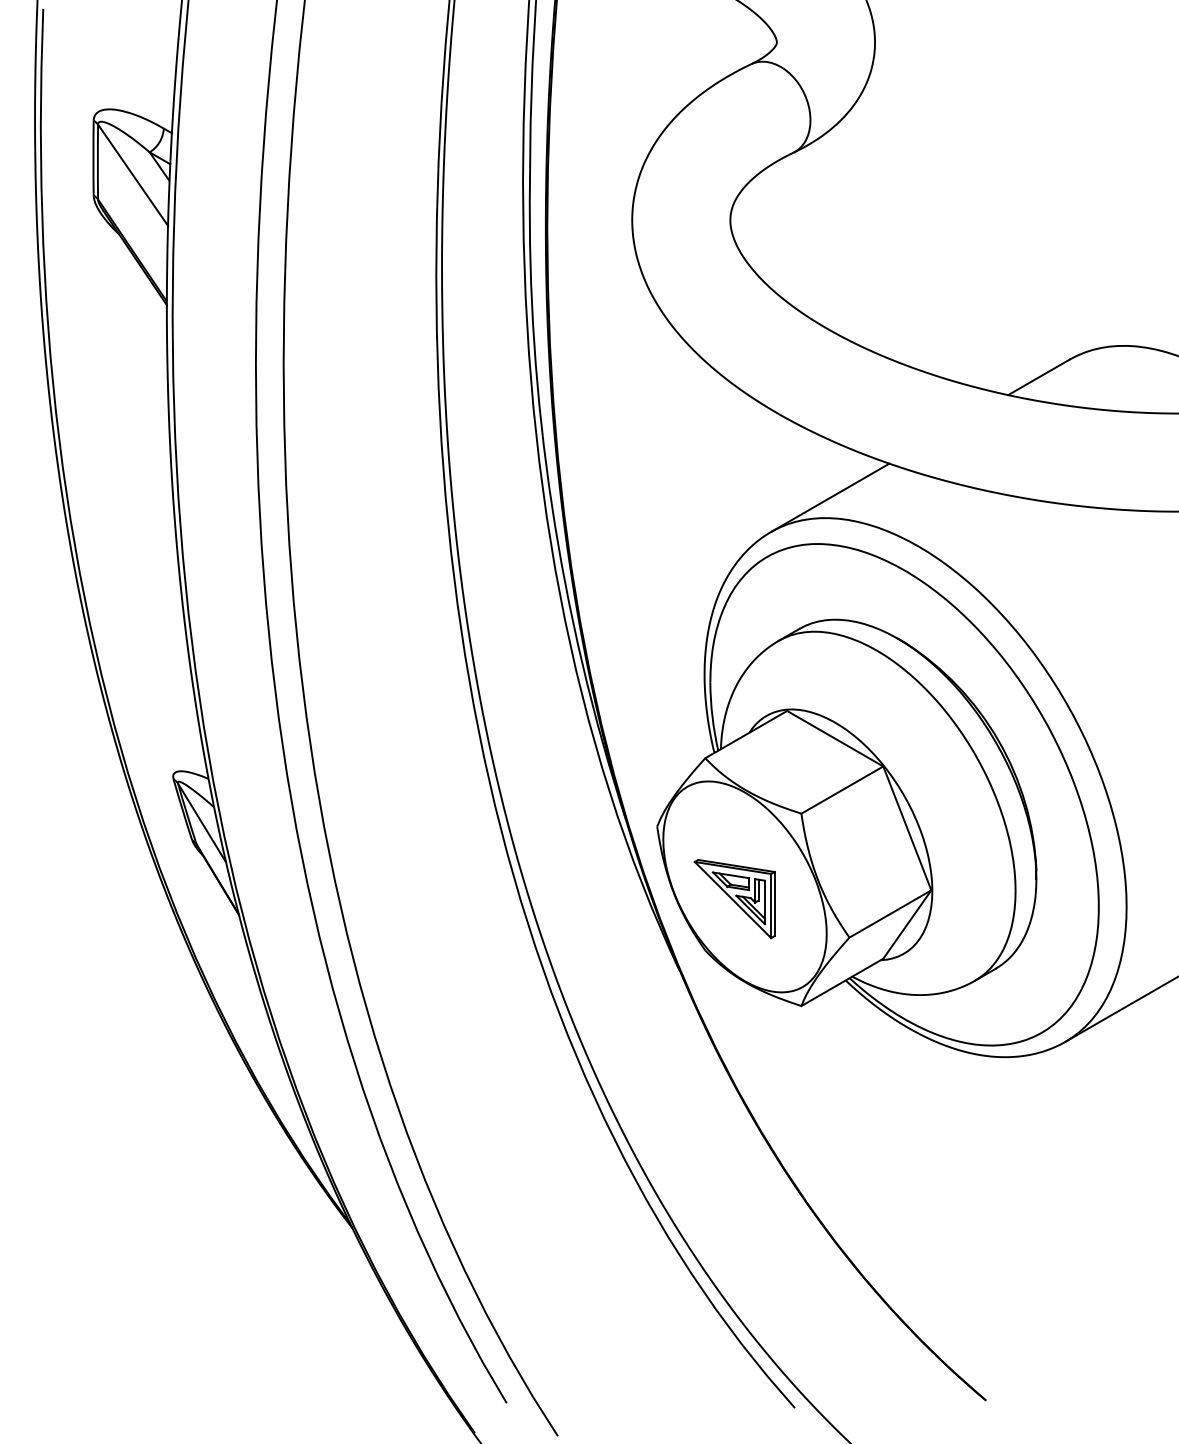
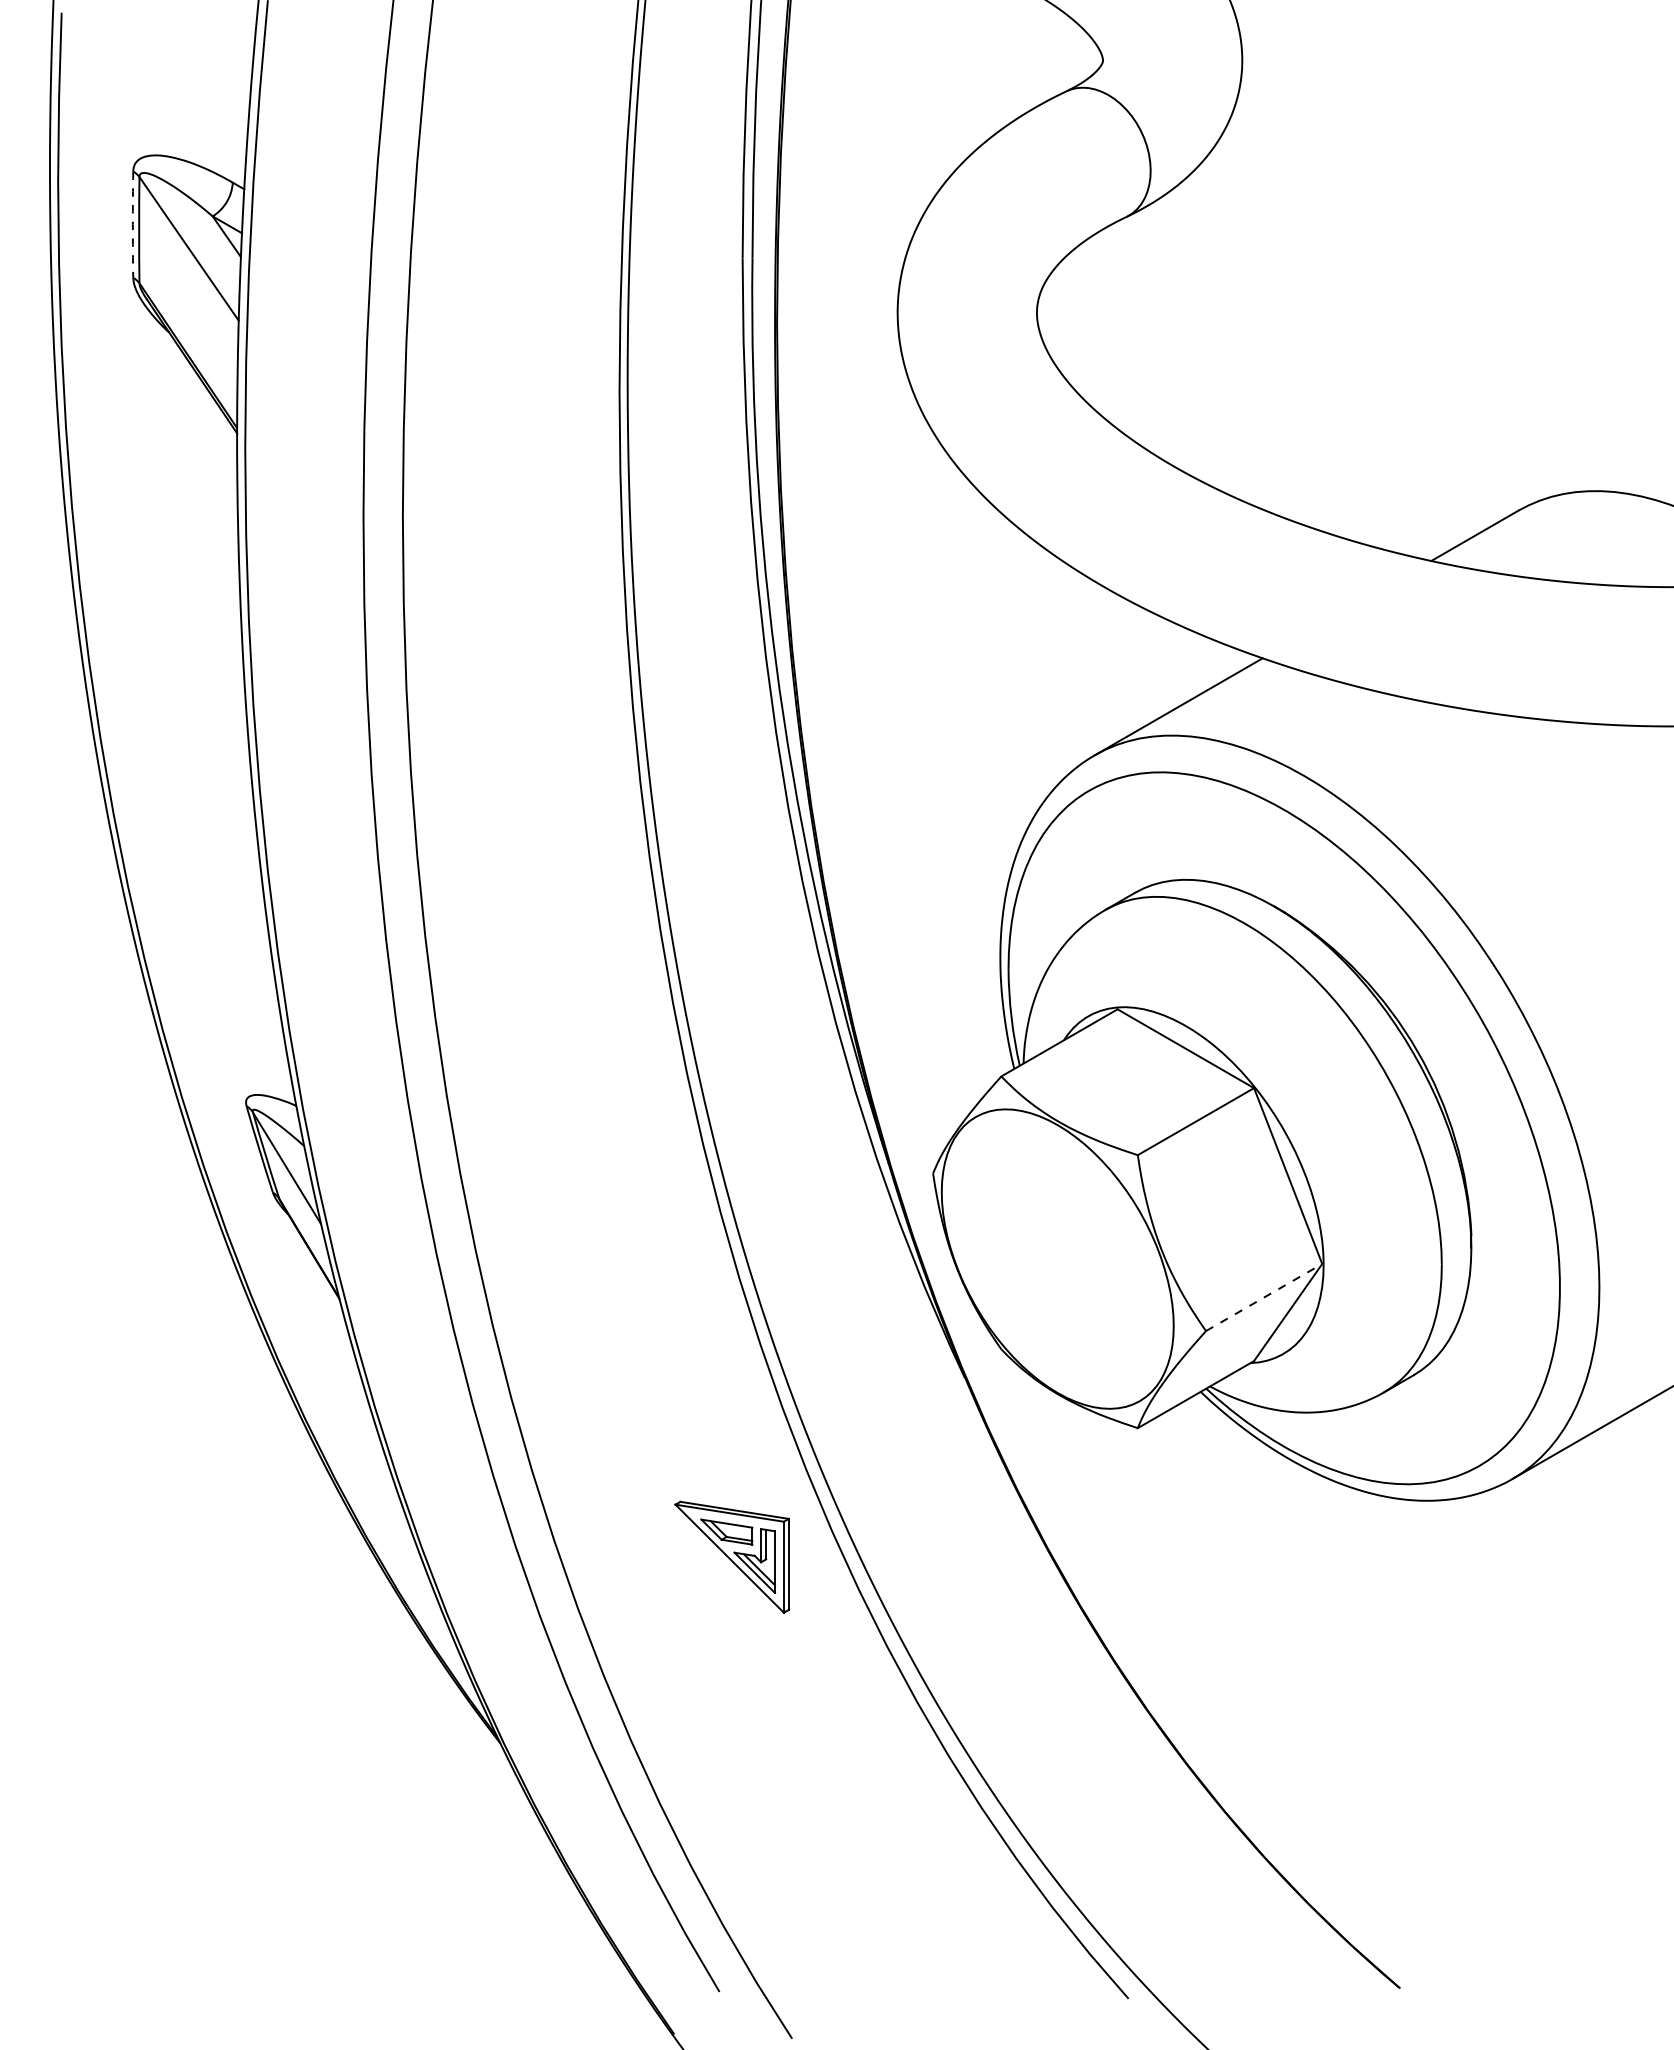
arc: (93, 158) -> (132, 224), solid -> dashed
part: (734, 898) -> (731, 1556), moved
line: (890, 913) -> (1264, 1297), solid -> dashed

